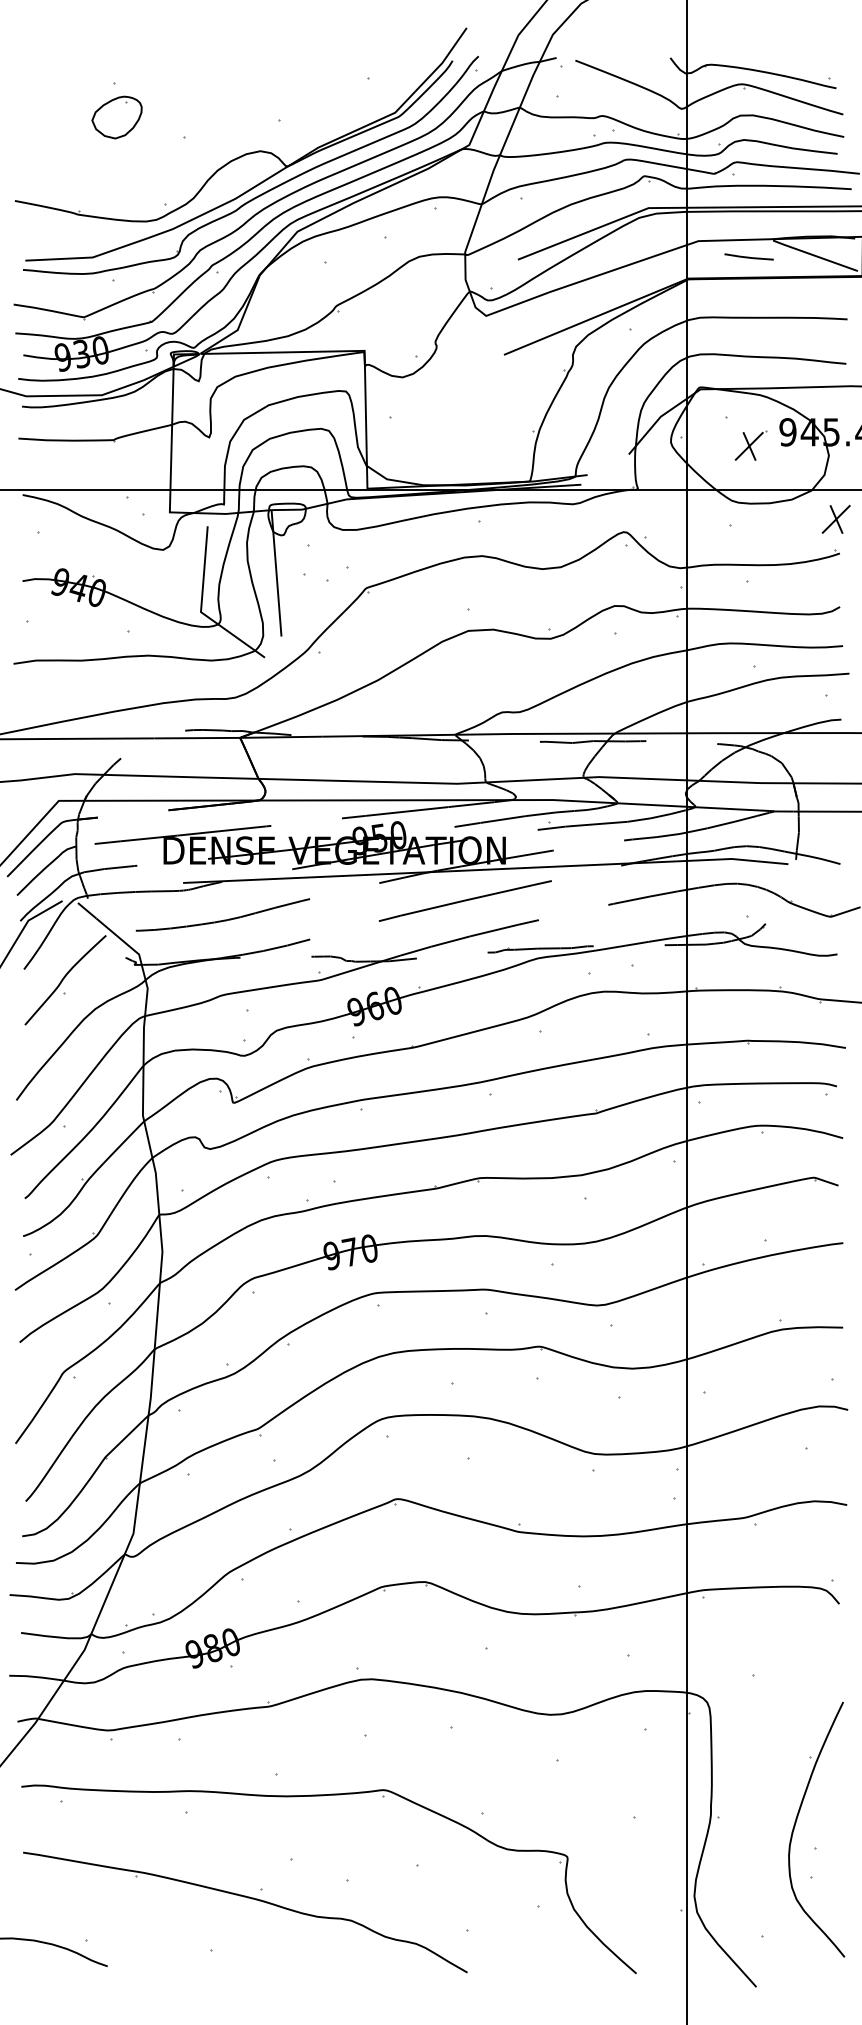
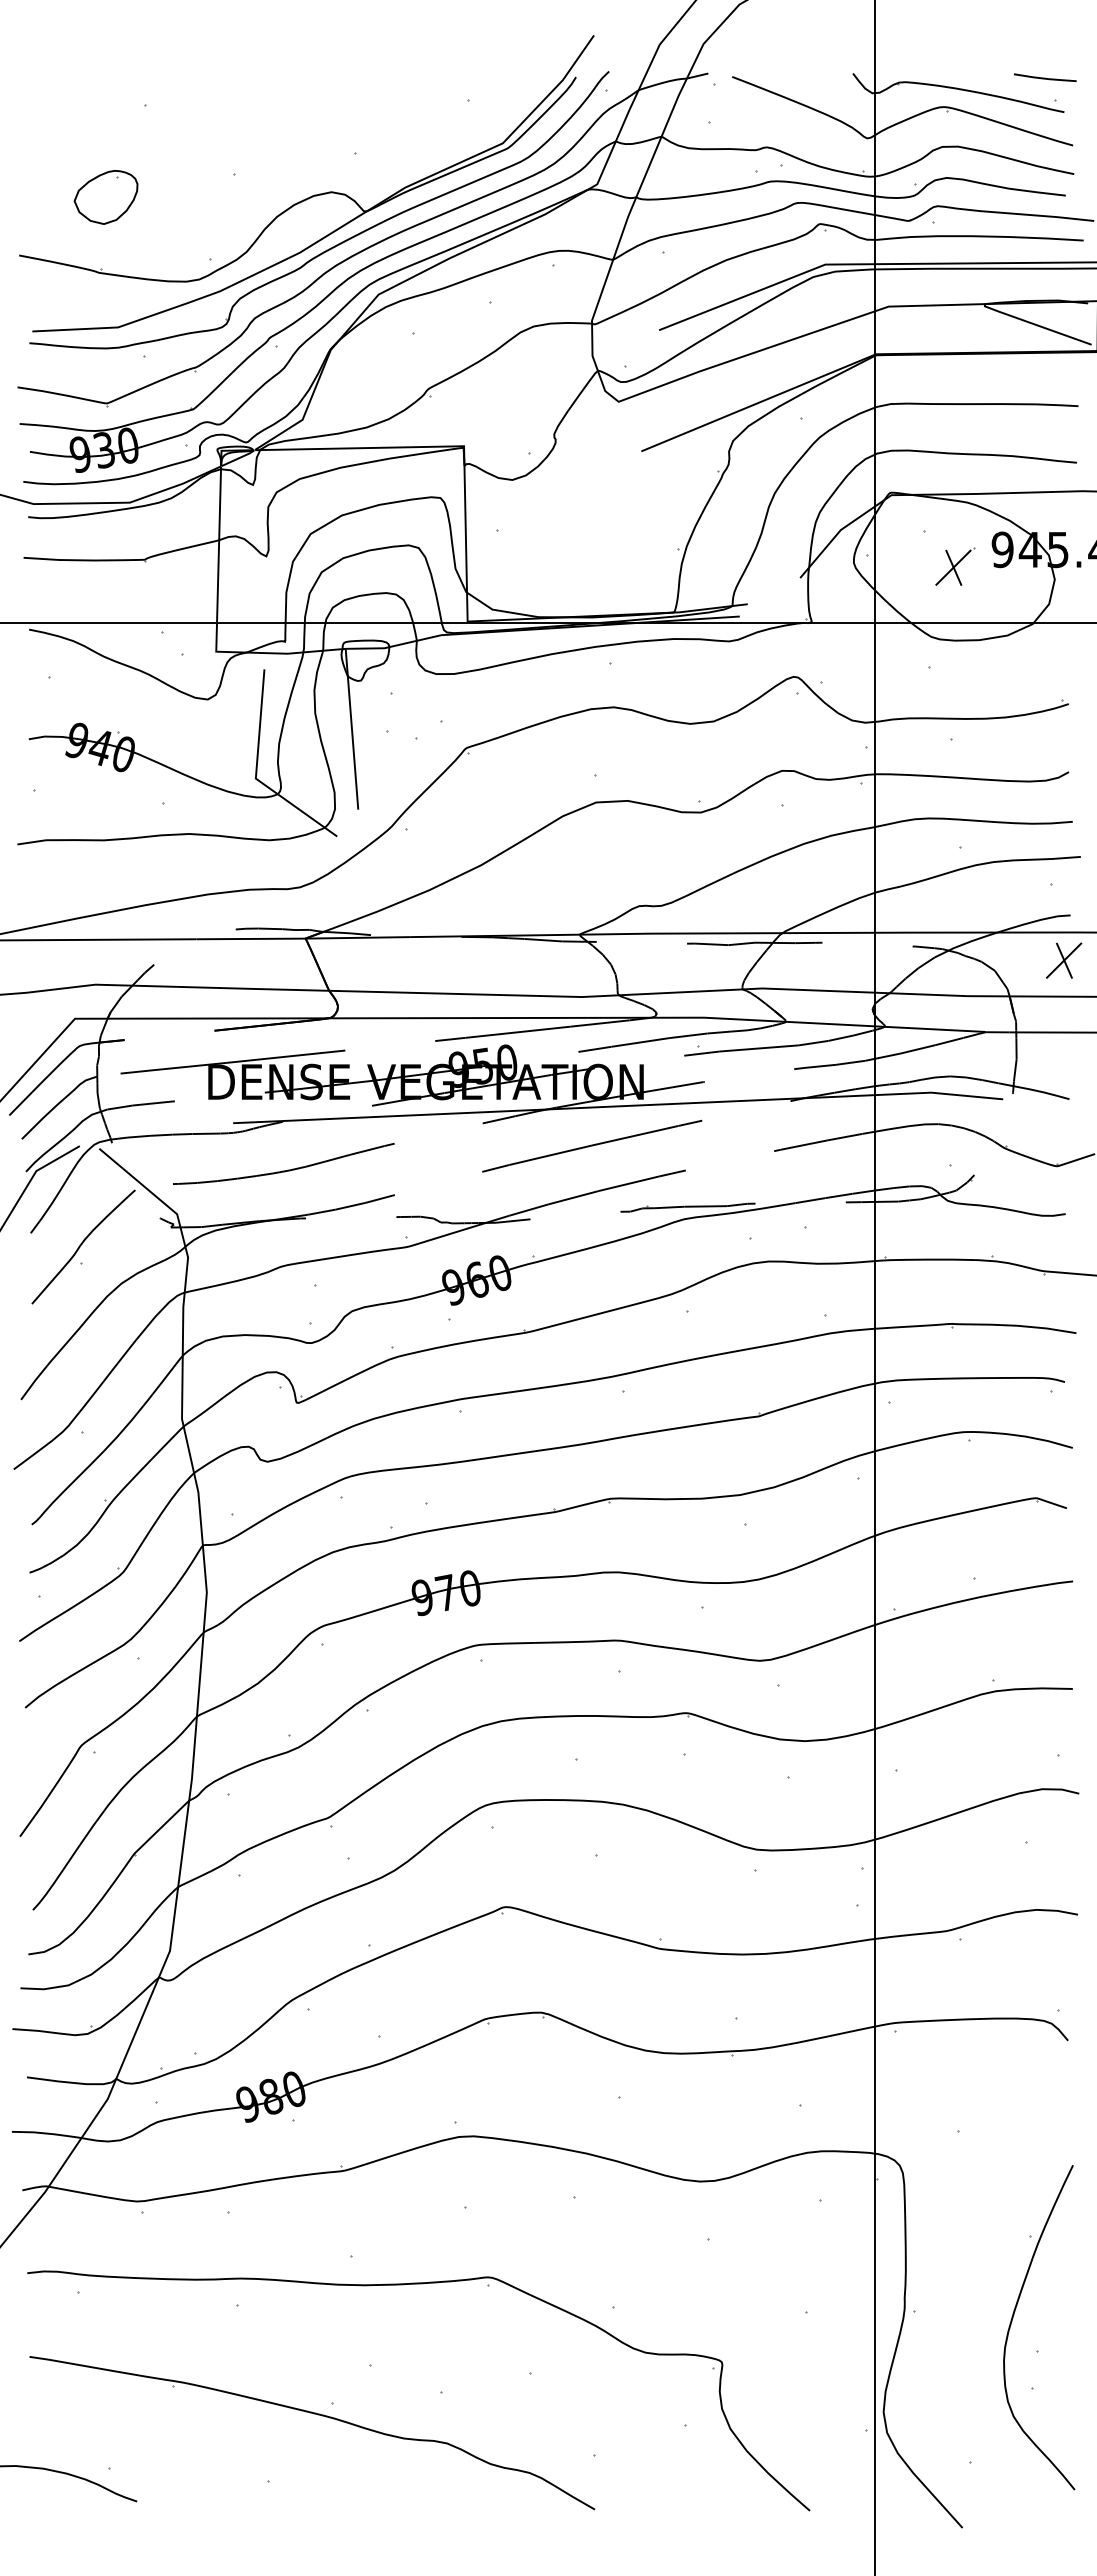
part: (116, 117) -> (105, 197), moved
line: (749, 256) -> (1045, 77), moved
part: (836, 519) -> (1064, 960), moved

